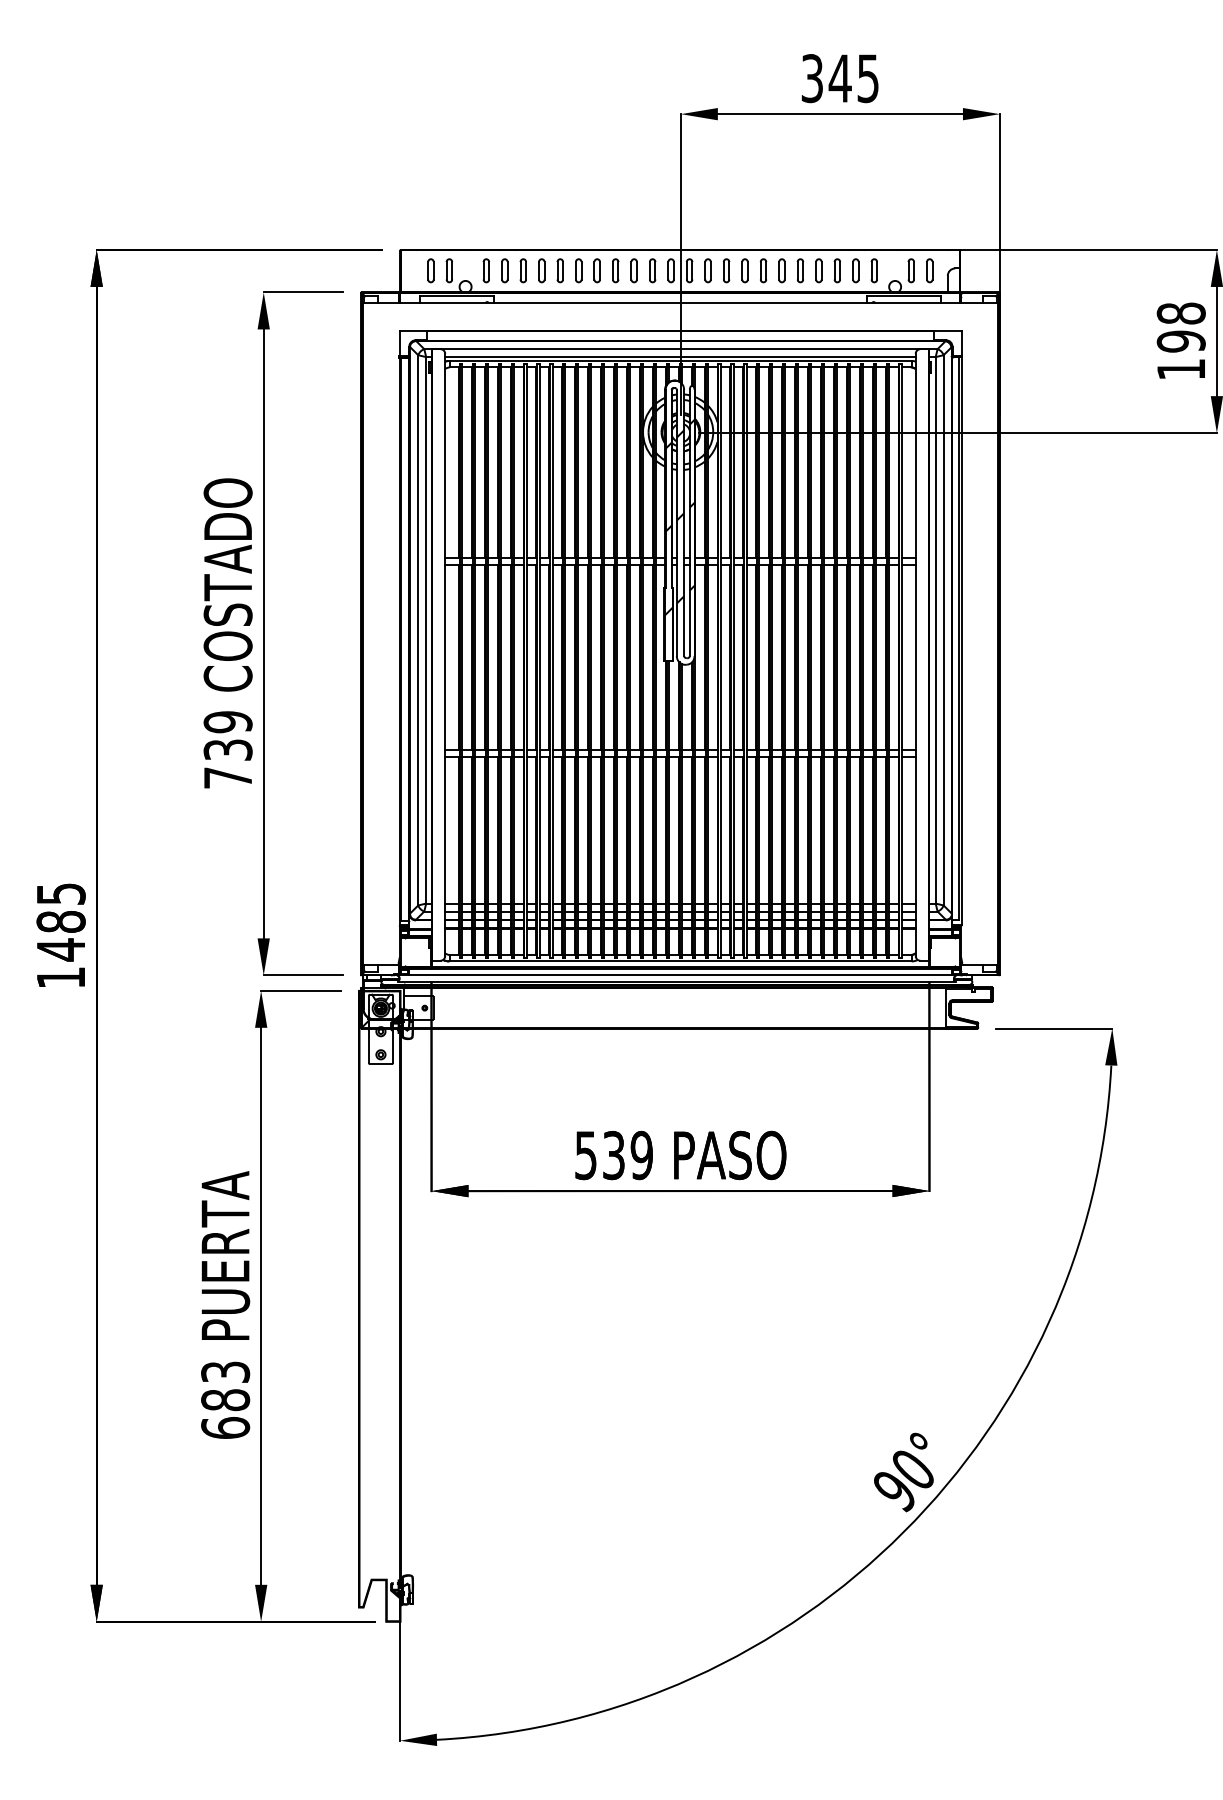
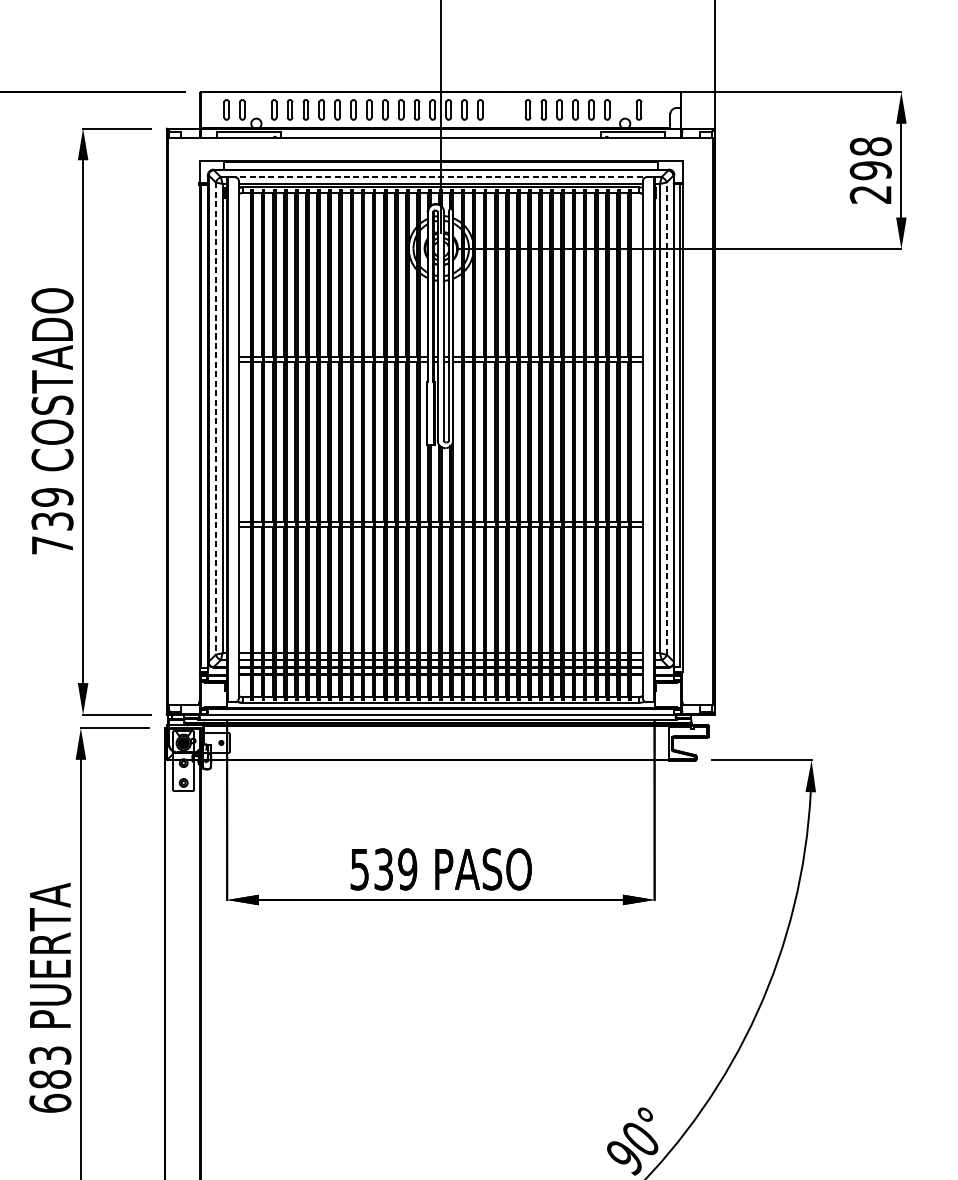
part: (744, 270) -> (495, 109), removed
part: (763, 270) -> (512, 109), removed
part: (929, 270) -> (654, 109), removed
line: (680, 349) -> (440, 177), solid -> dashed
text: (1180, 369) -> (870, 194), 198 -> 298
hatch: (679, 517) -> (440, 321), removed
line: (943, 629) -> (666, 417), solid -> dashed
line: (418, 630) -> (215, 418), solid -> dashed

